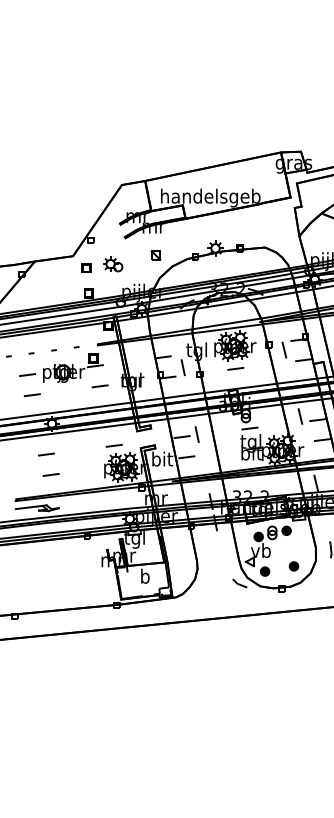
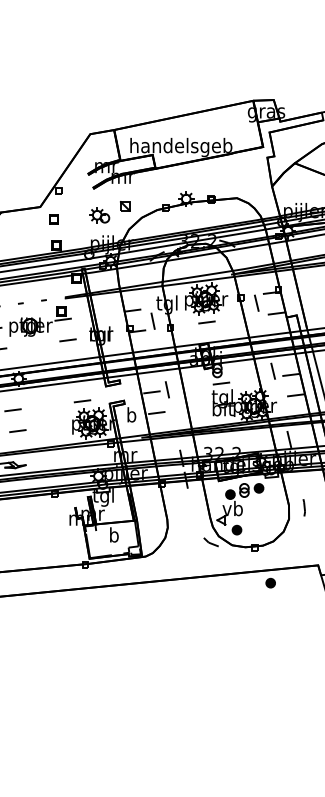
part: (113, 264) -> (100, 215), moved
text: (162, 458) -> (131, 414), bit -> b
part: (293, 566) -> (270, 583), moved

